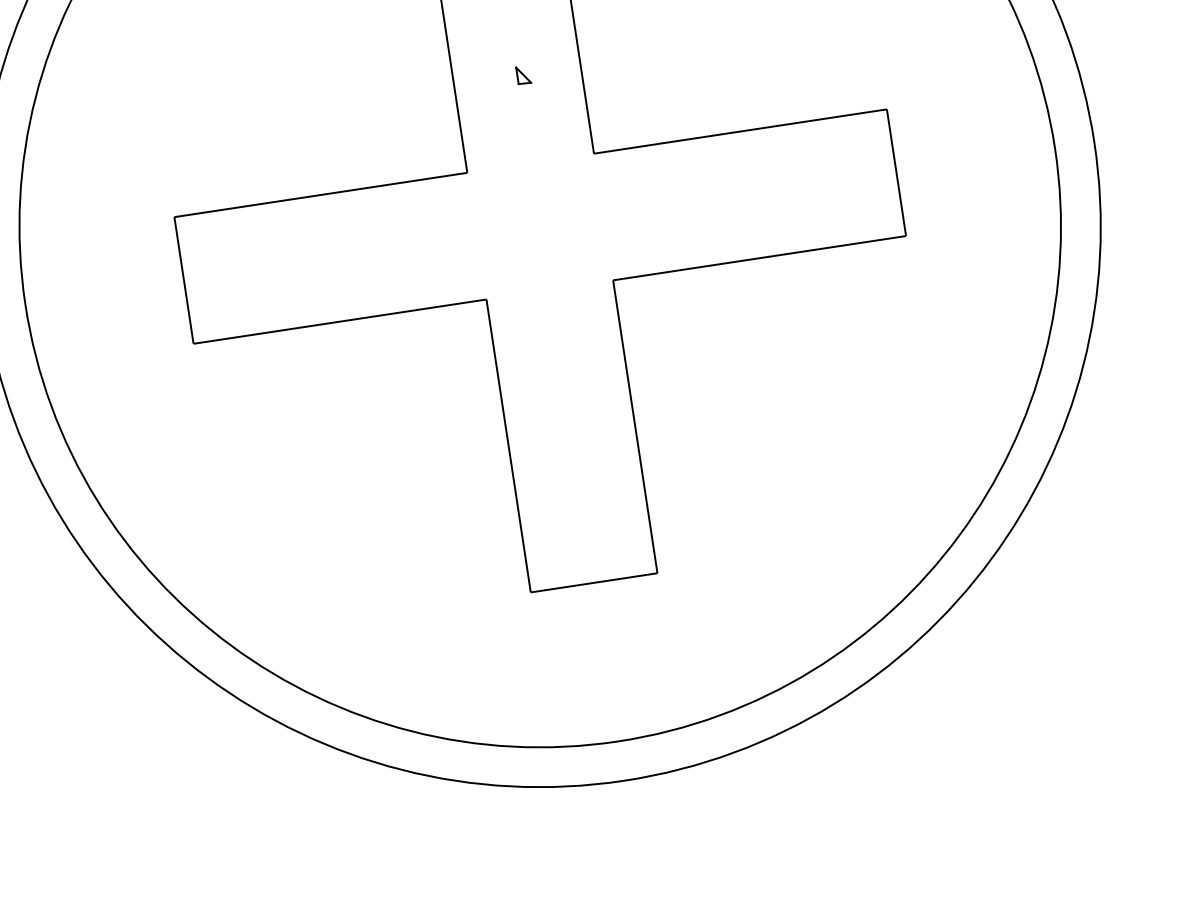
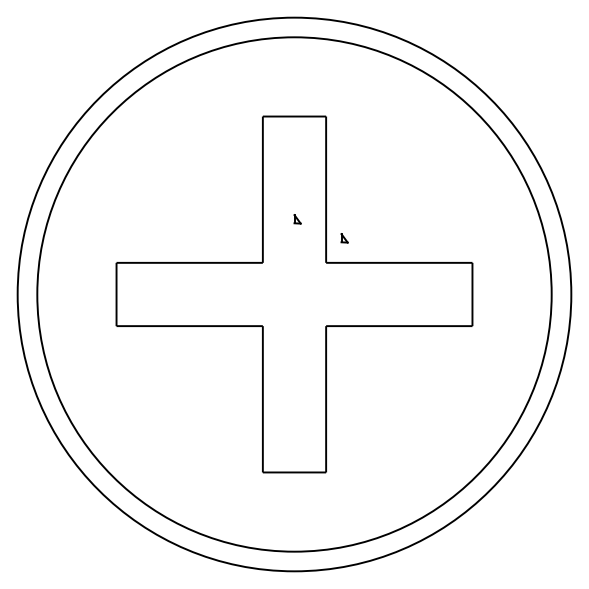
part: (623, 99) -> (344, 238), added

